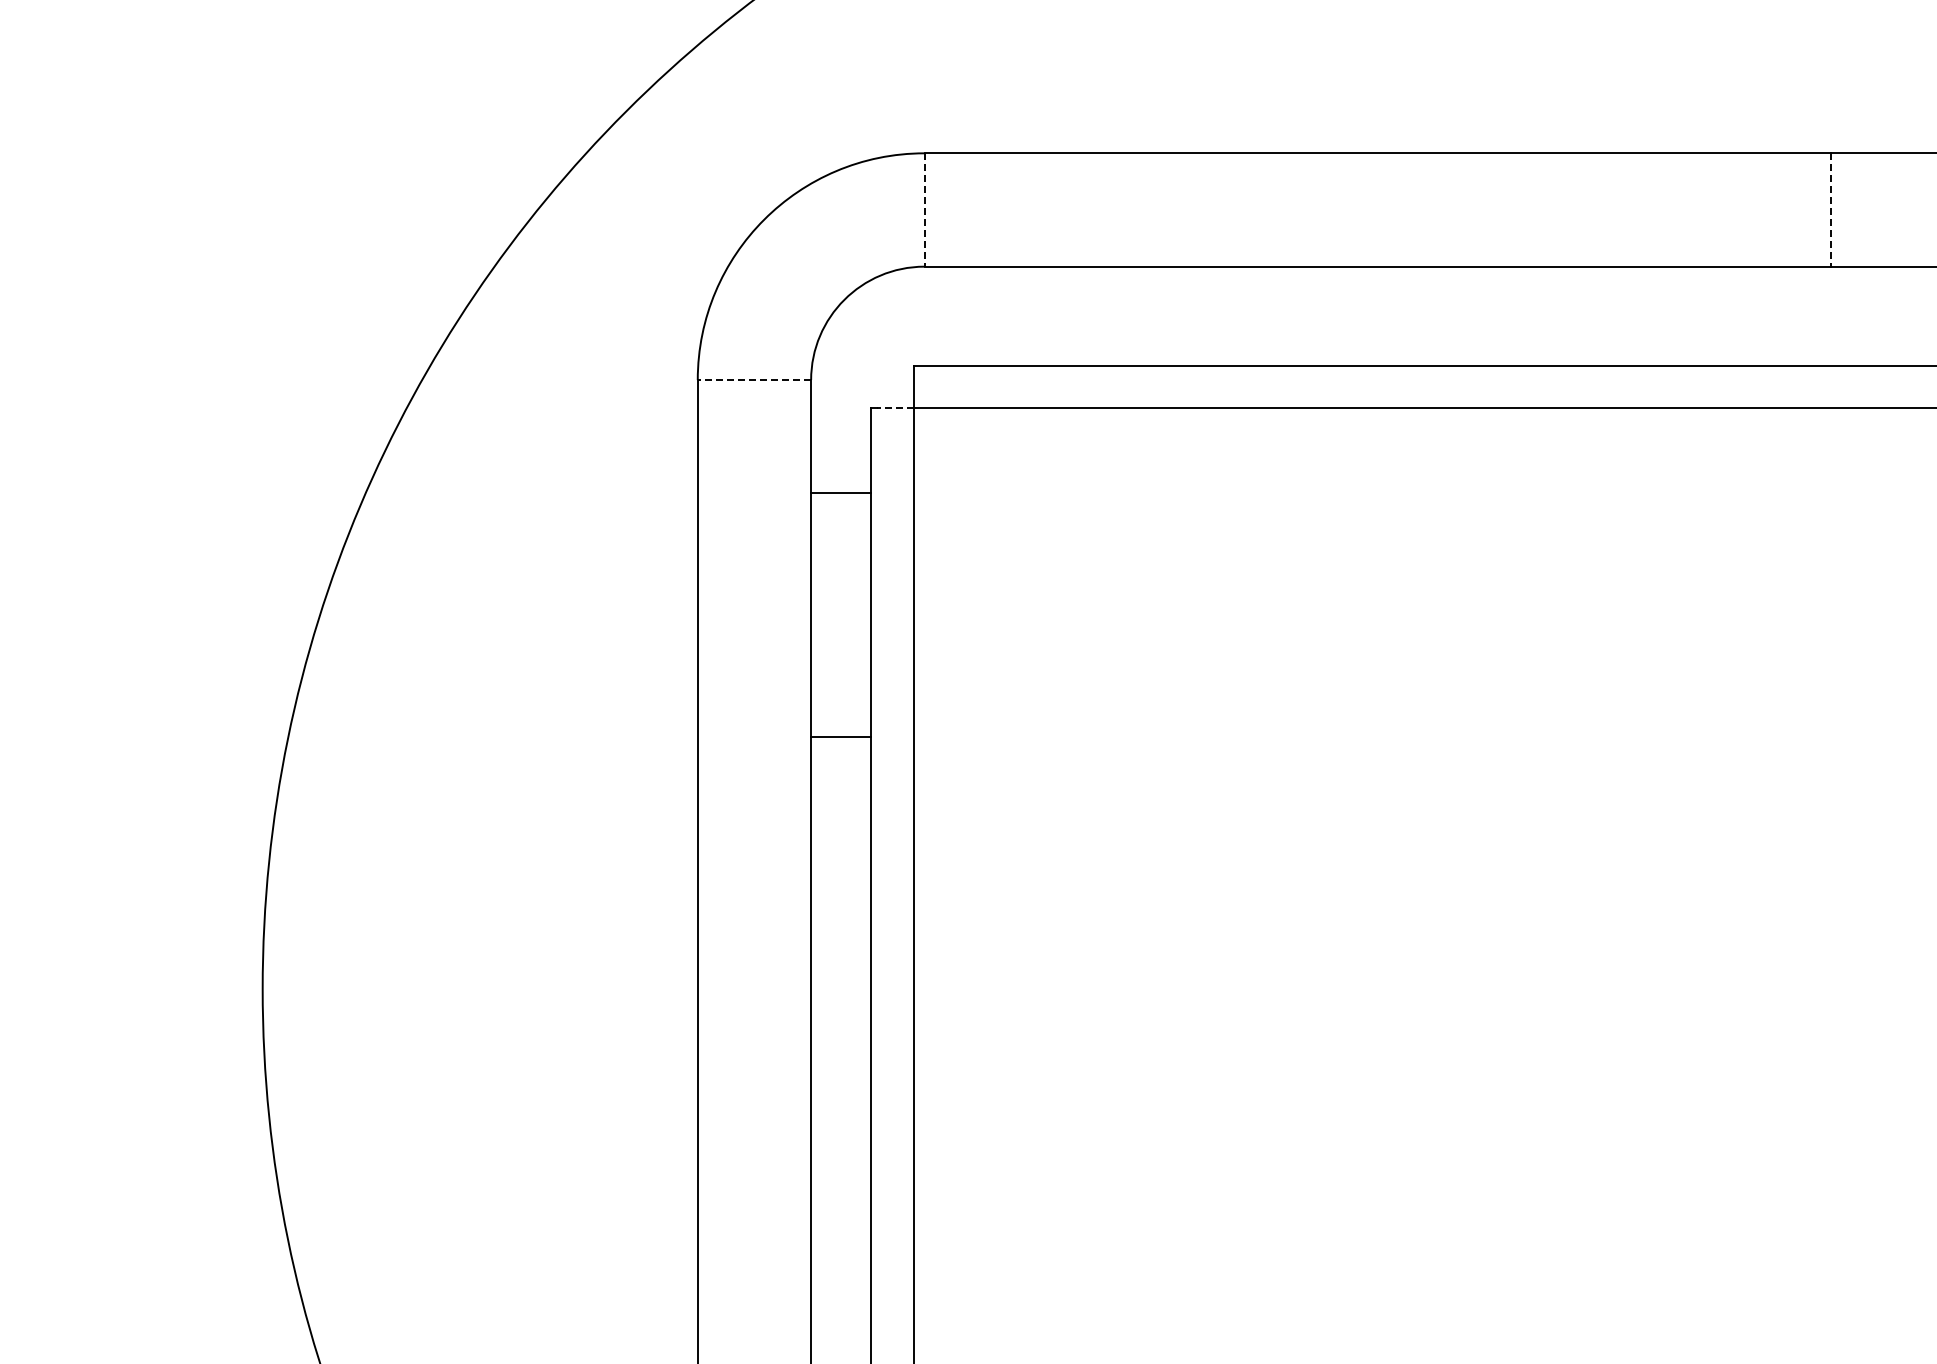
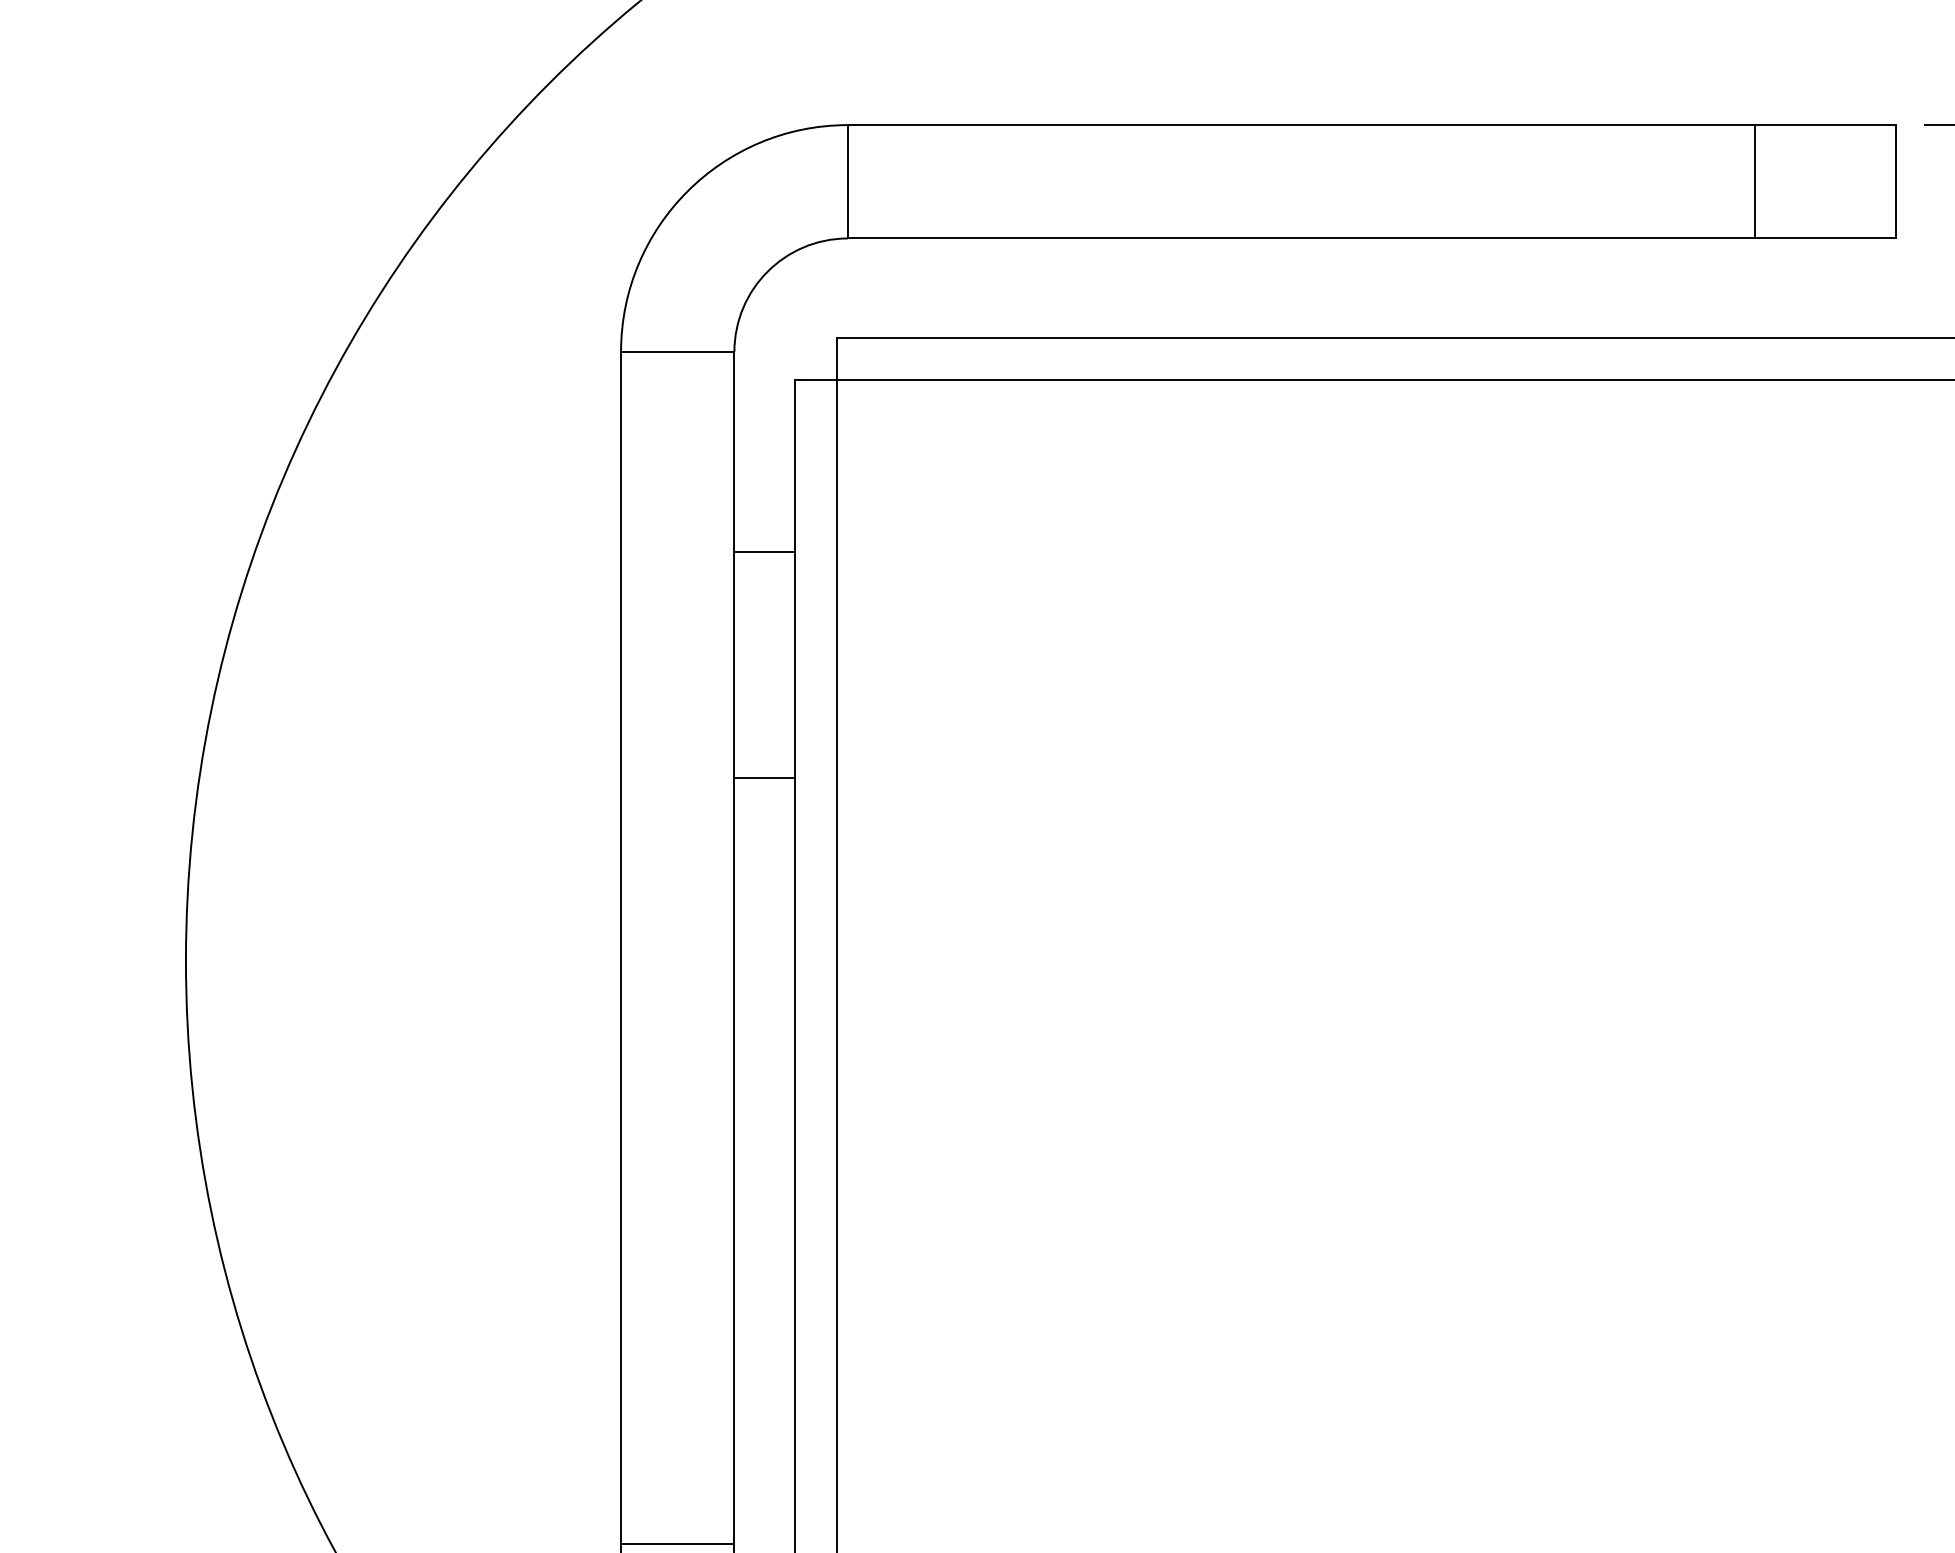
line: (924, 209) -> (847, 181), dashed -> solid
line: (1831, 209) -> (1754, 181), dashed -> solid
line: (754, 379) -> (677, 351), dashed -> solid
line: (895, 408) -> (818, 380), dashed -> solid
line: (841, 492) -> (764, 551), moved
line: (841, 736) -> (764, 778), moved

